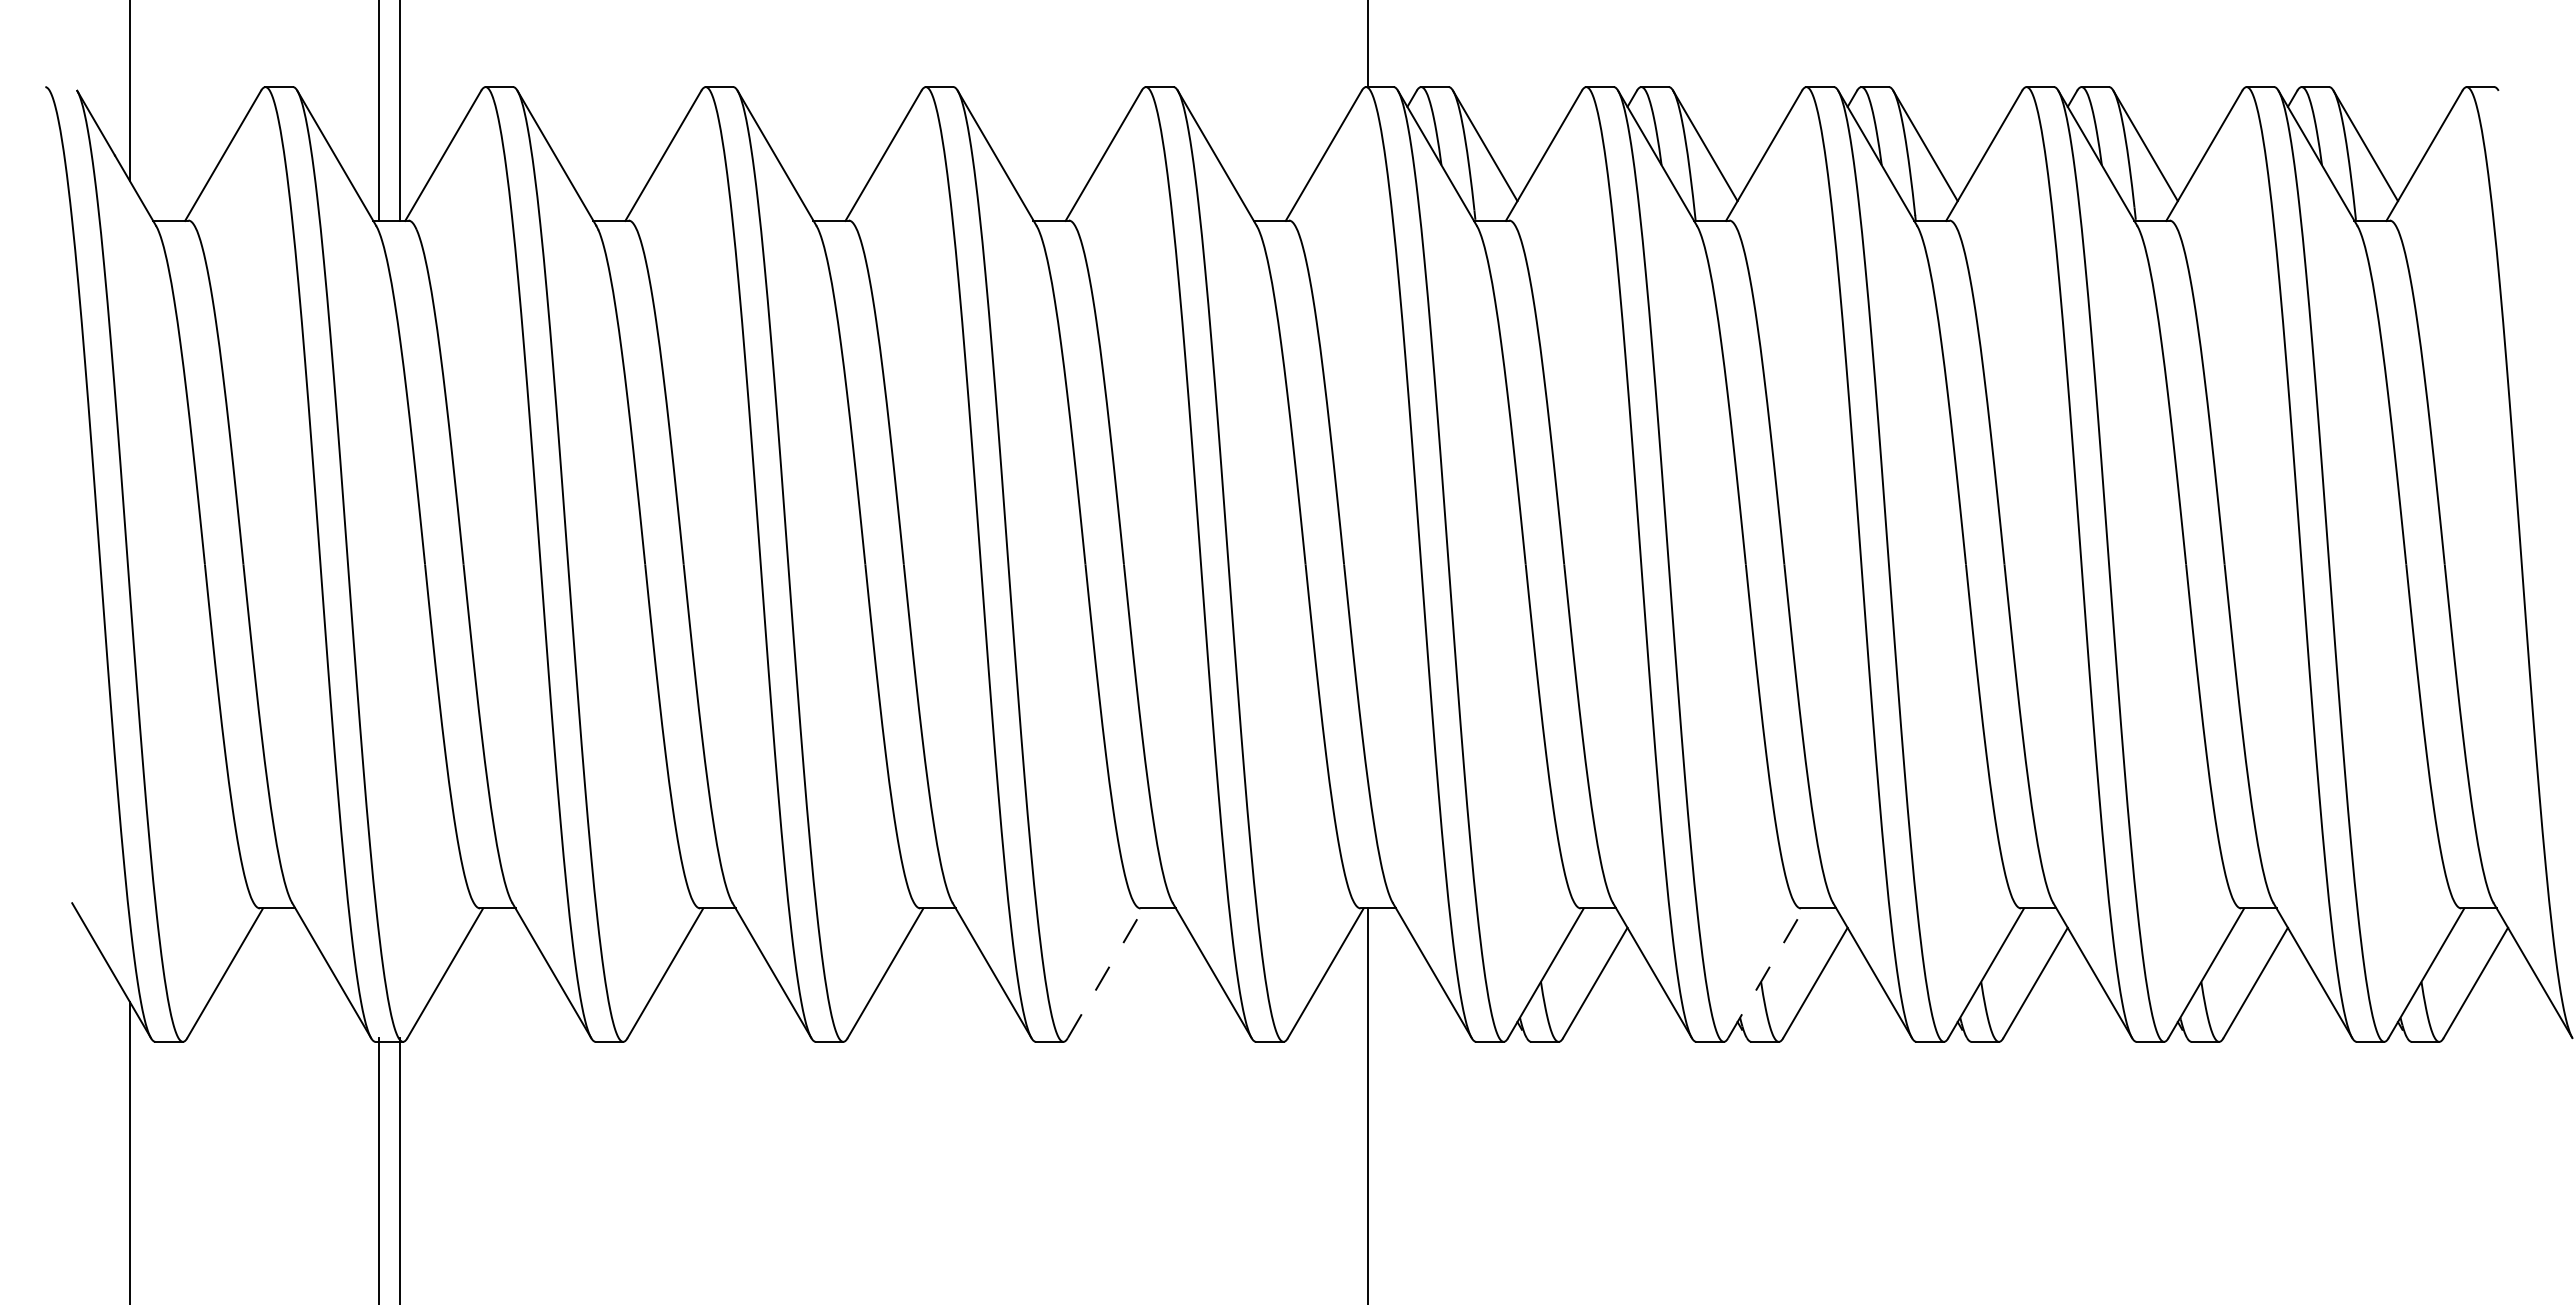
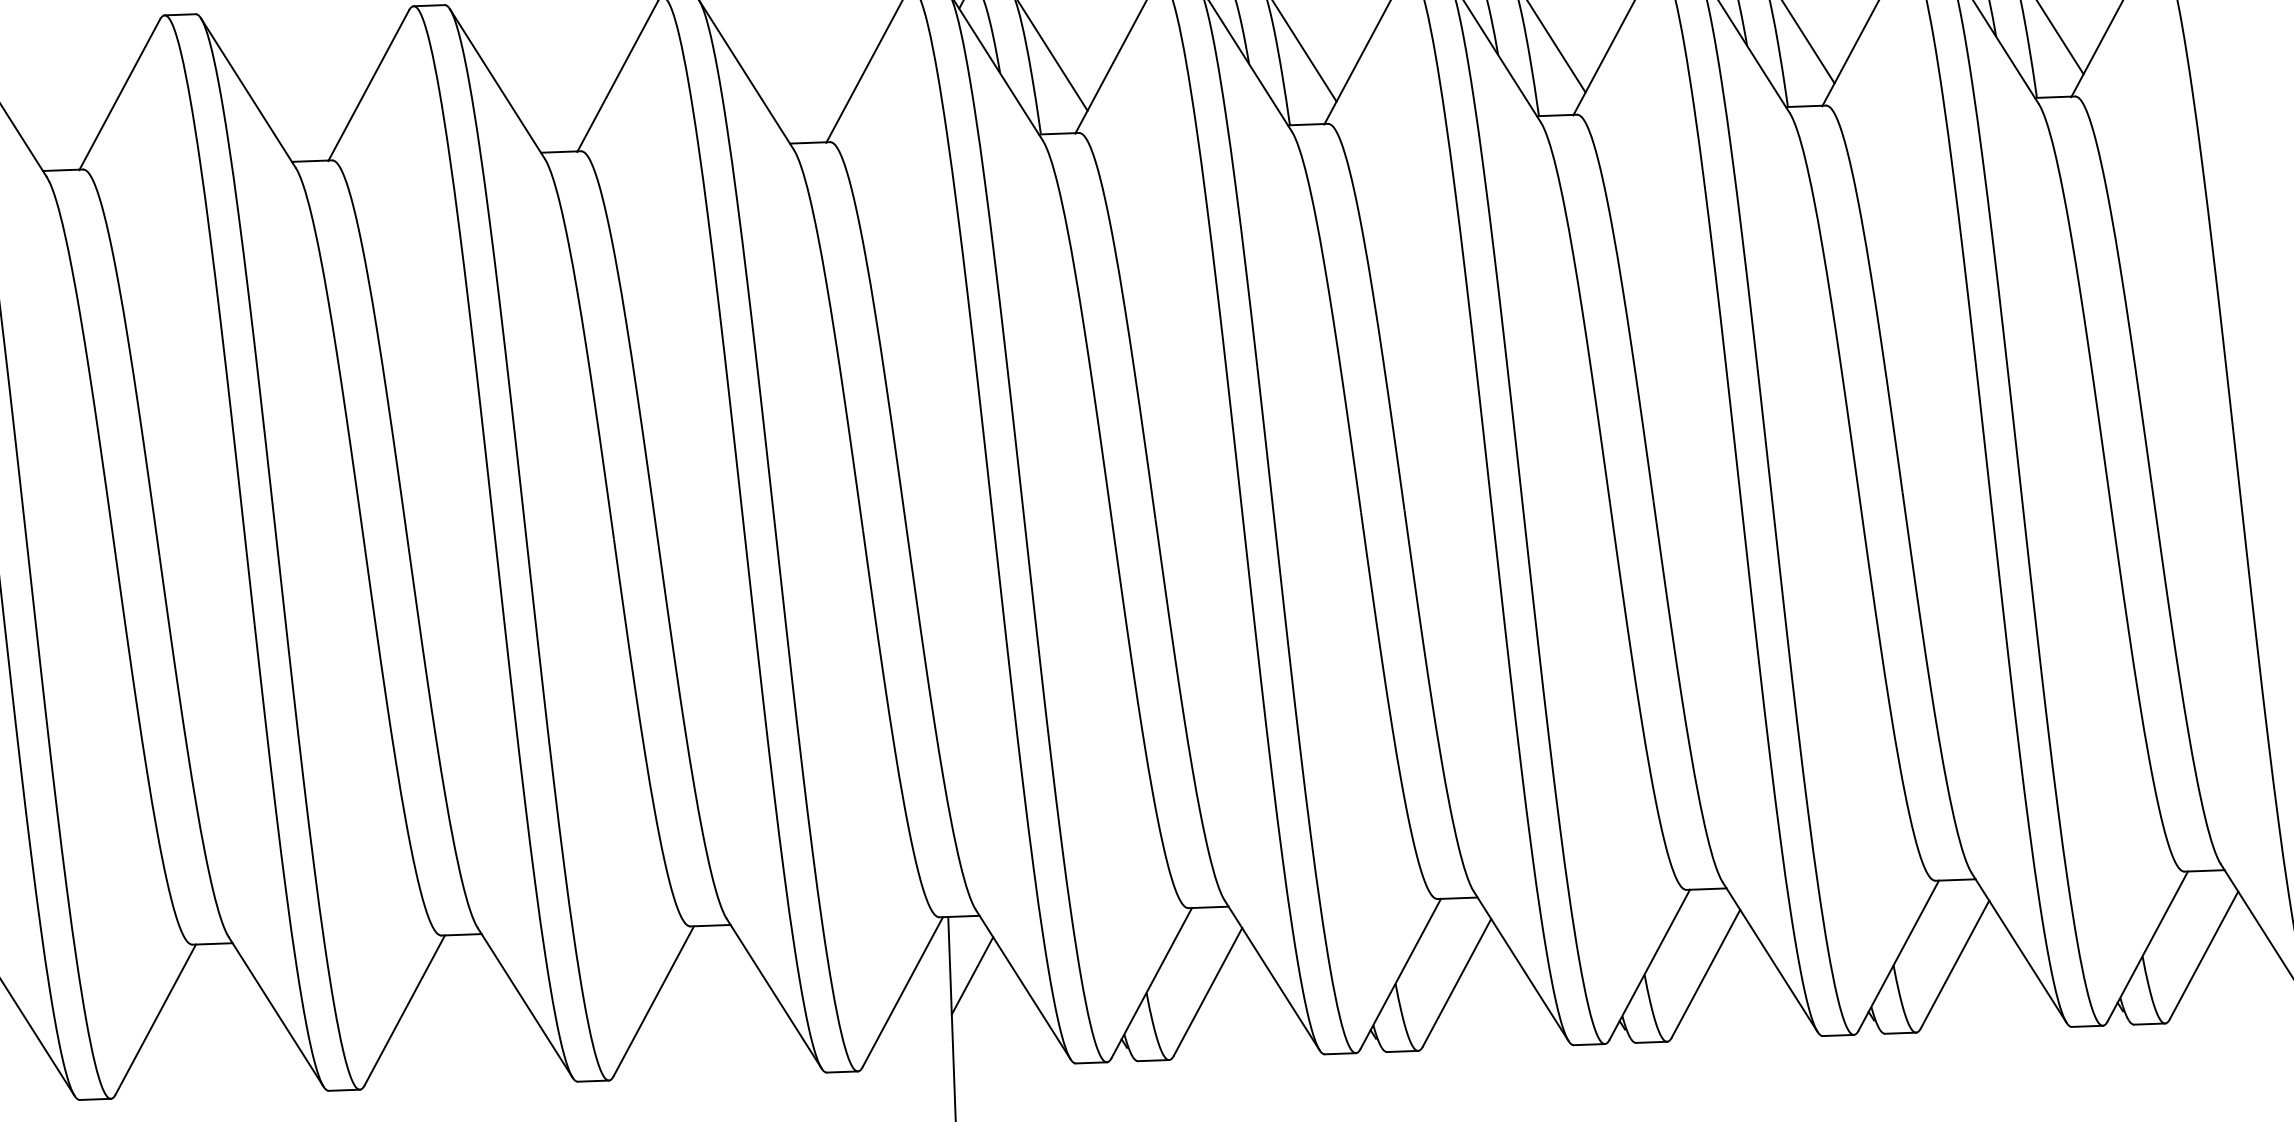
line: (1387, 960) -> (972, 975), added
line: (1105, 972) -> (653, 1000), dashed -> solid
line: (1766, 972) -> (1401, 972), dashed -> solid

